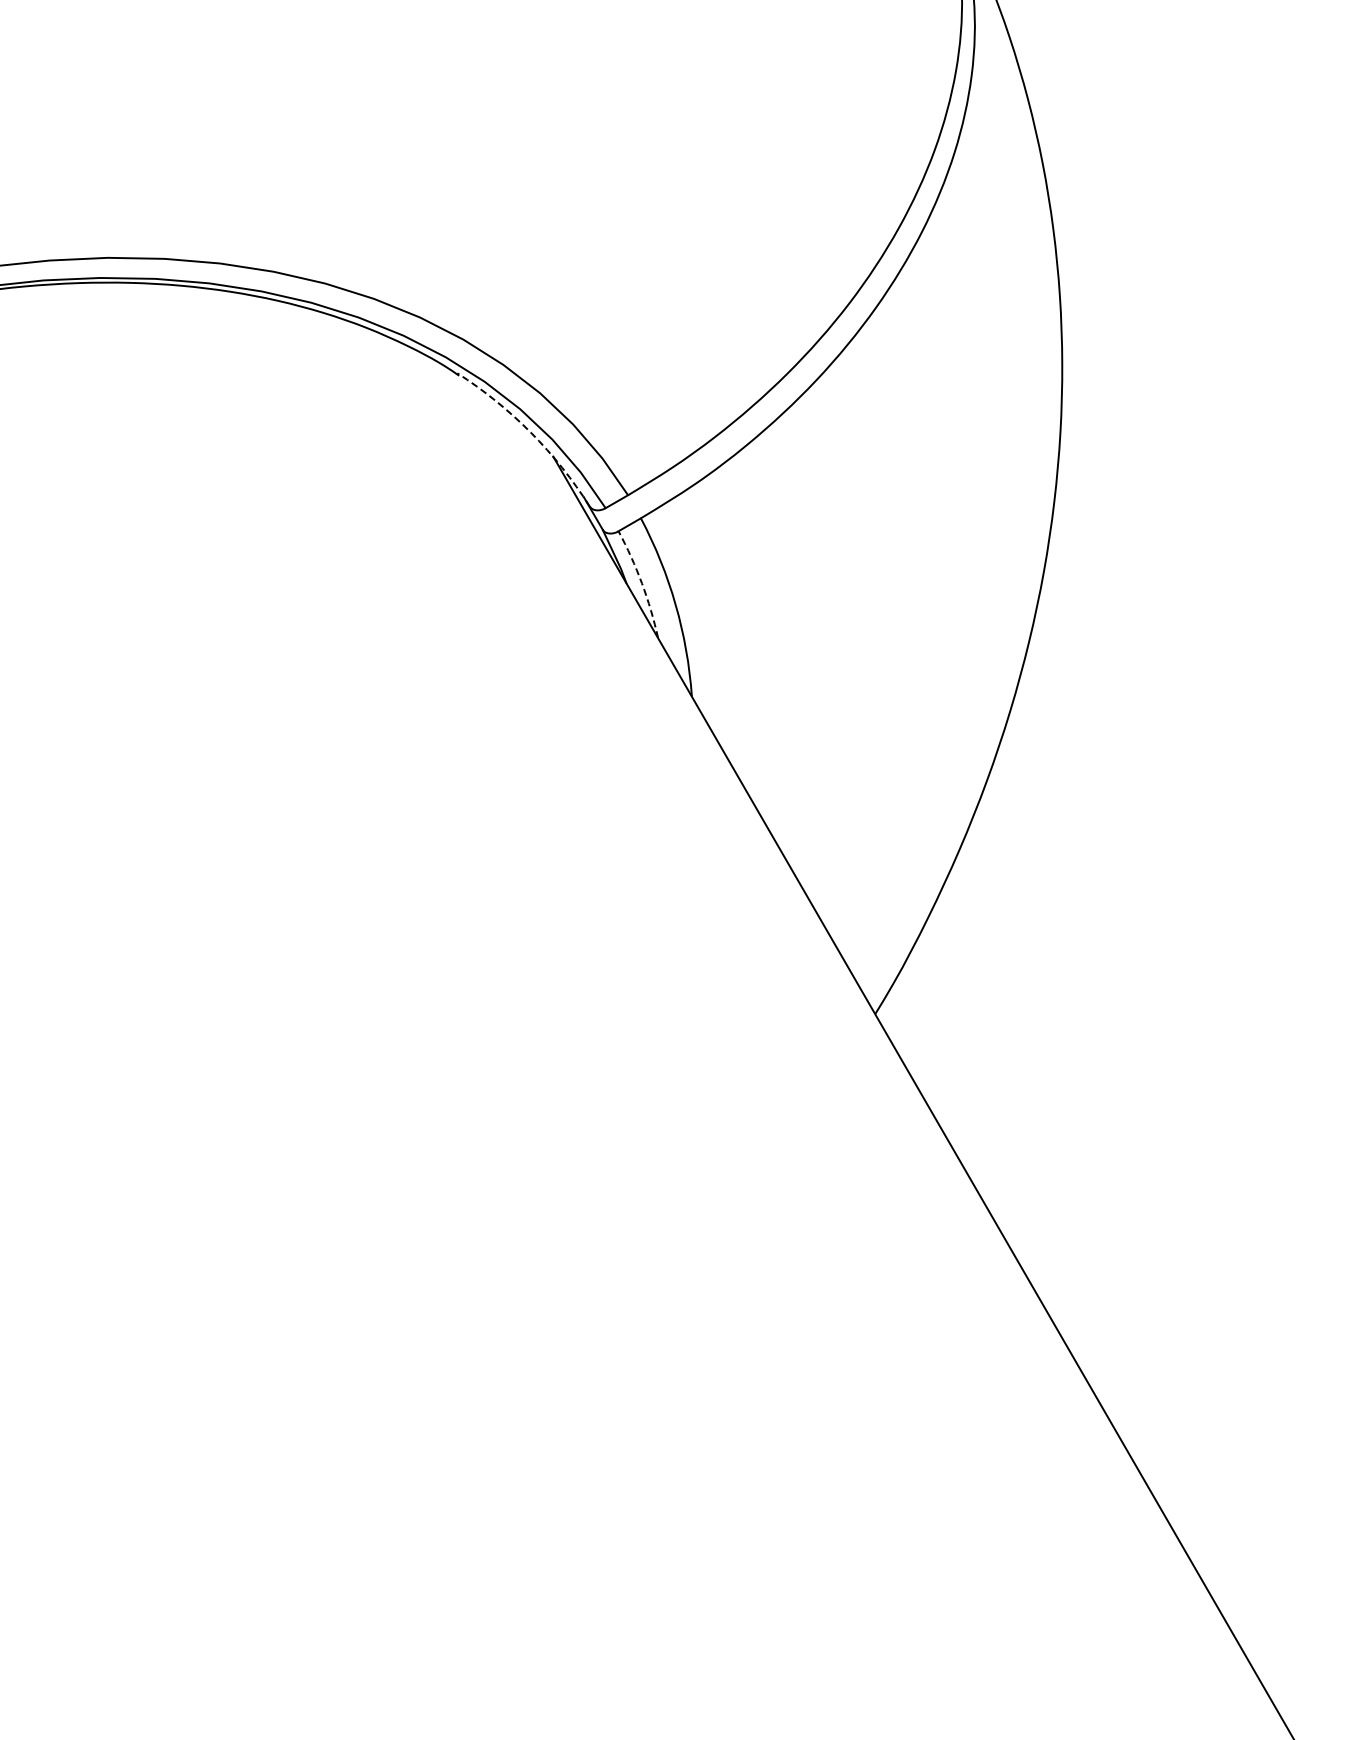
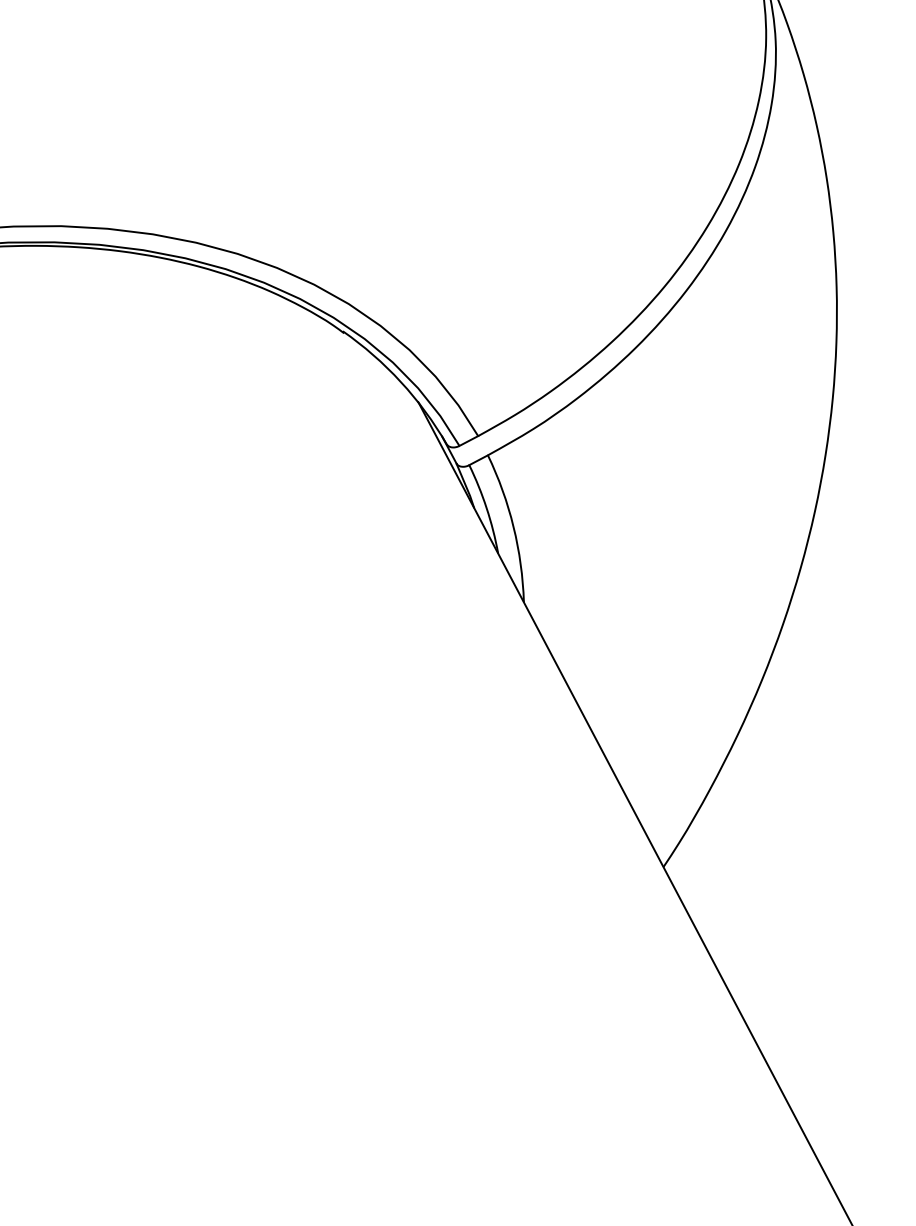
arc: (530, 432) -> (400, 381), dashed -> solid
arc: (641, 583) -> (486, 508), dashed -> solid

